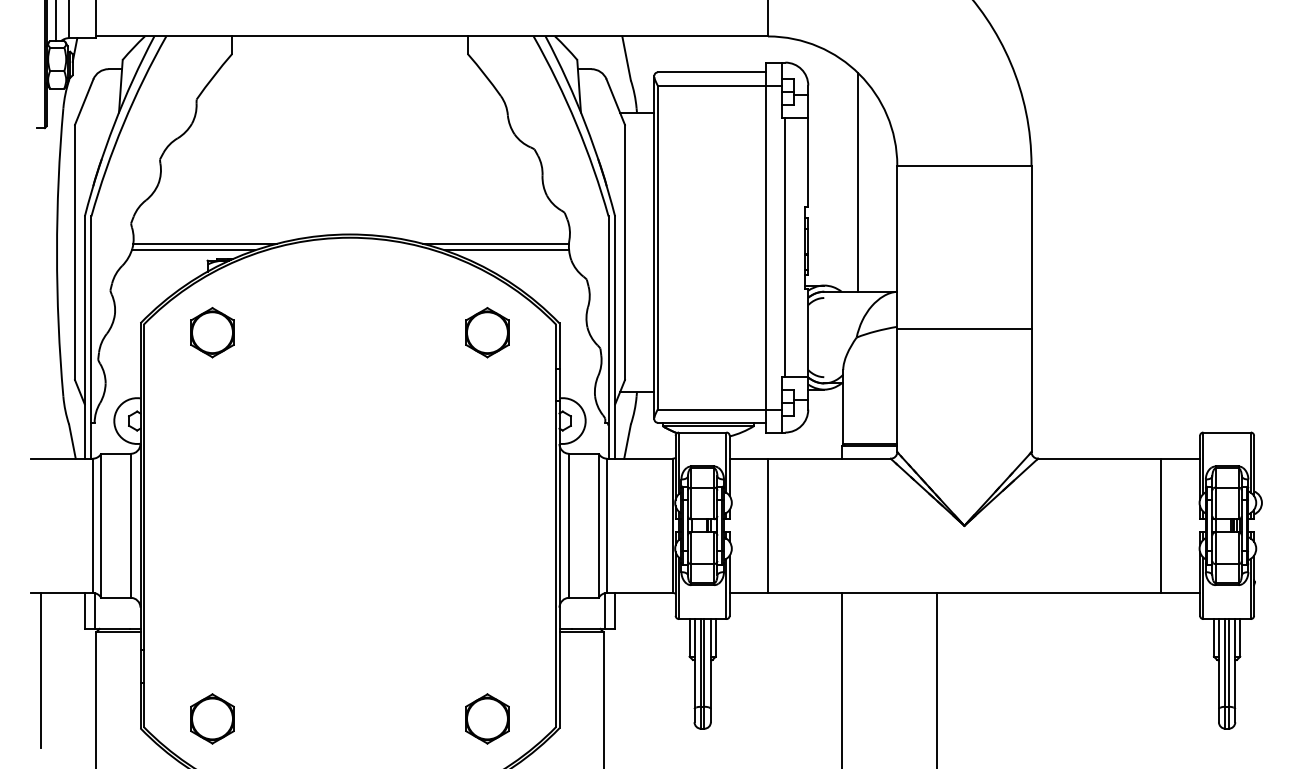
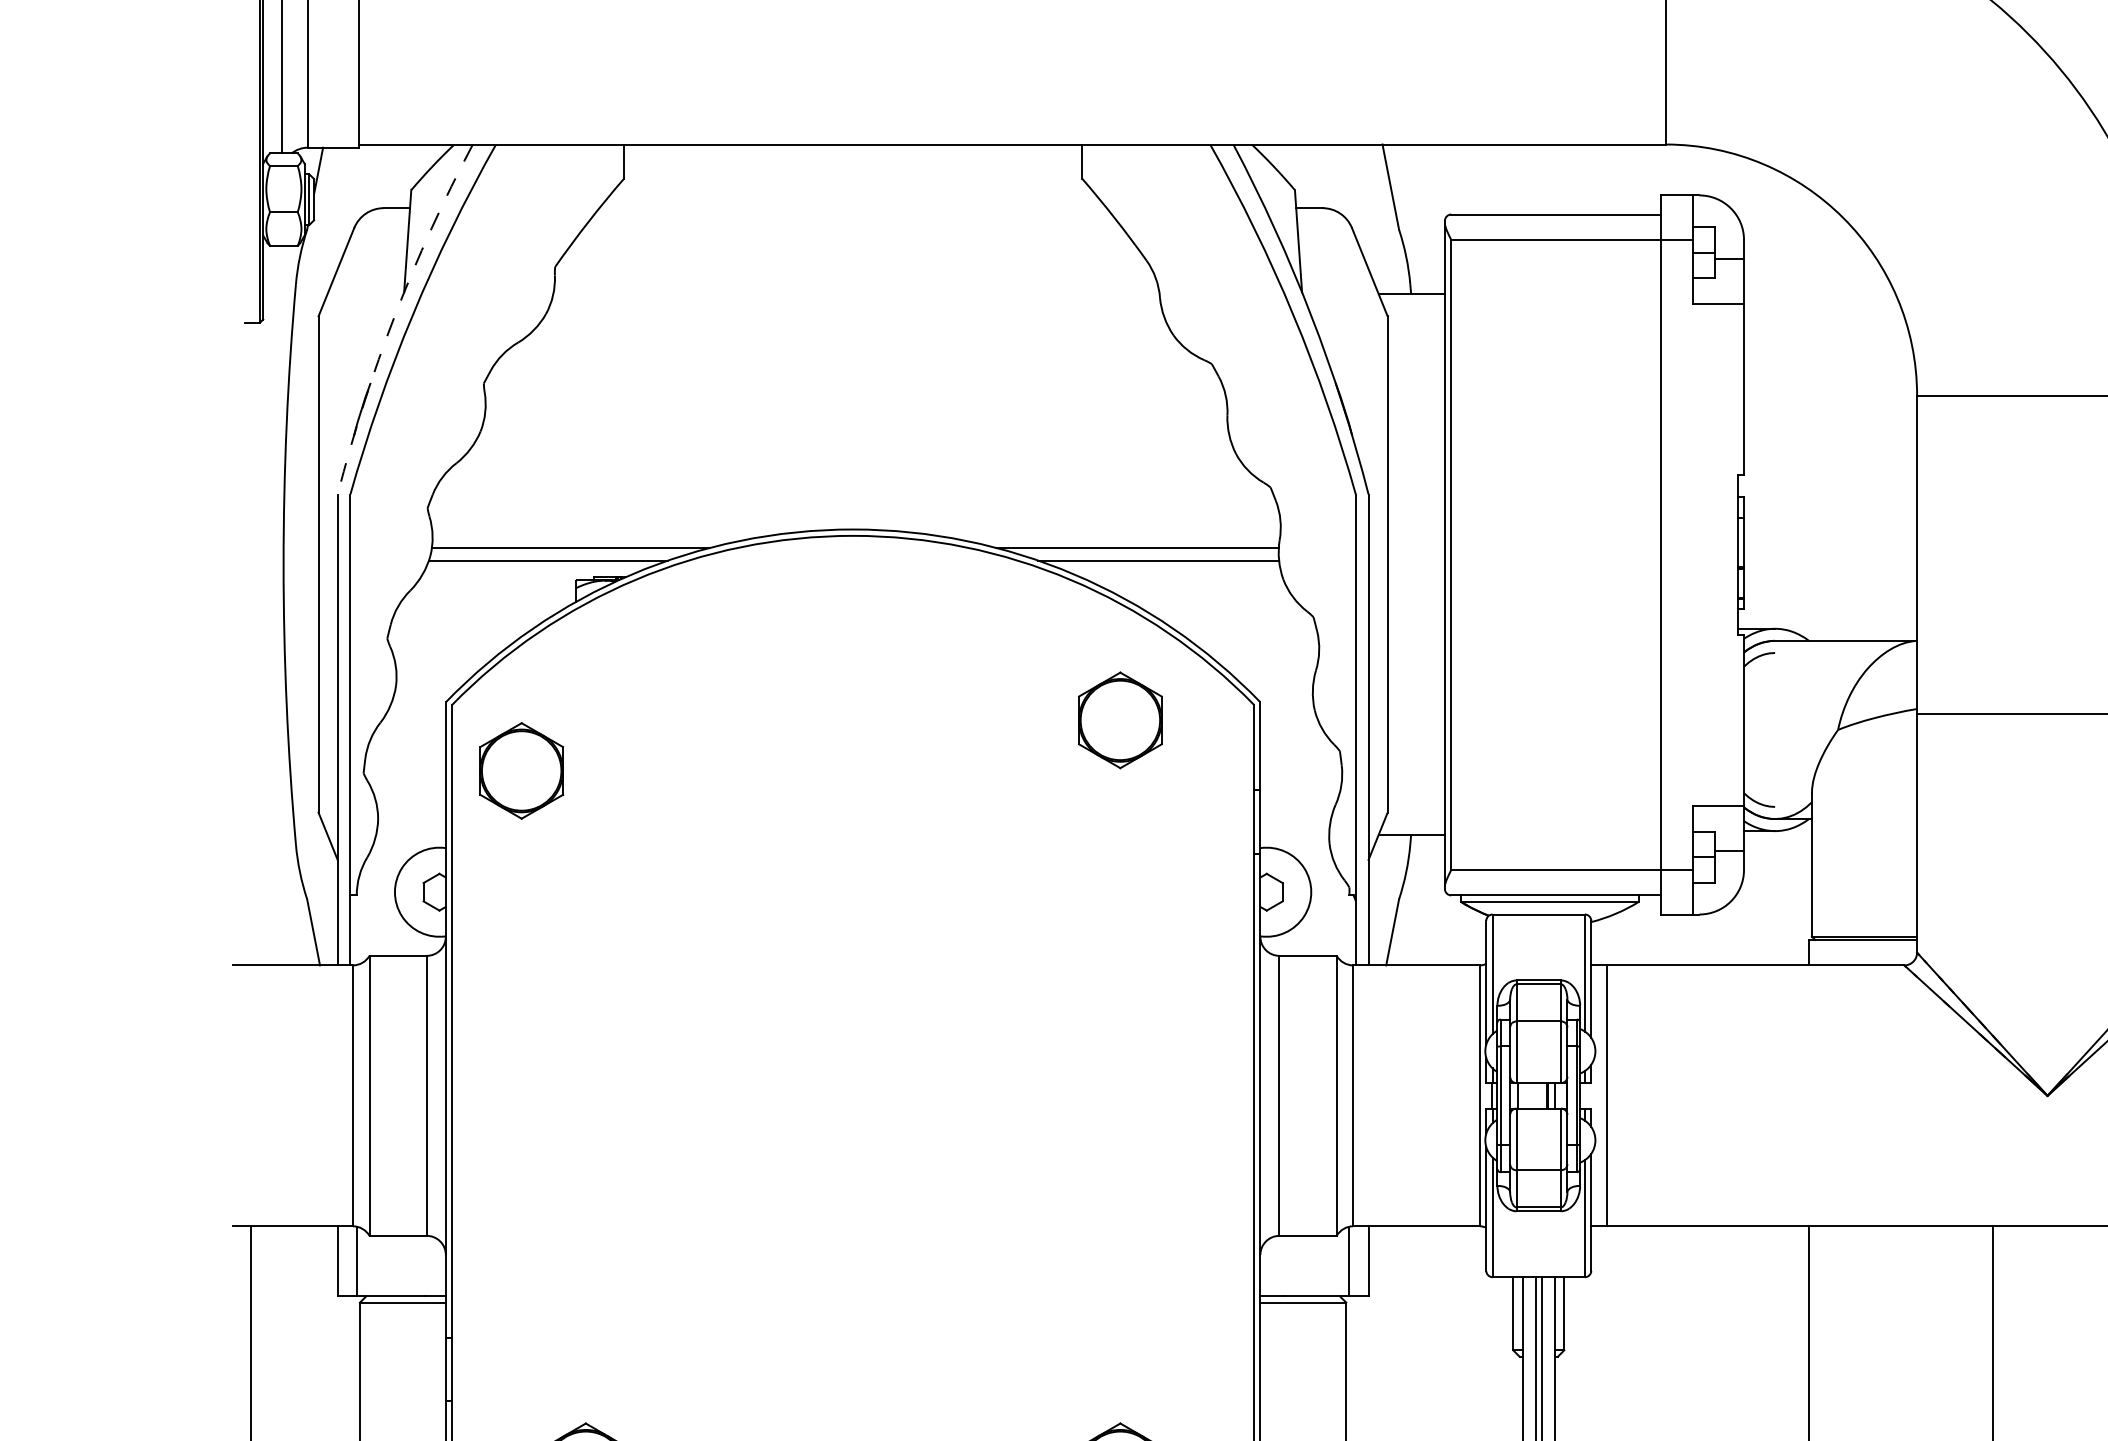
arc: (114, 124) -> (395, 315), solid -> dashed
line: (857, 181) -> (1839, 426), removed
line: (785, 247) -> (1699, 554), removed
part: (212, 332) -> (521, 770), moved
line: (768, 525) -> (1608, 1095), moved

